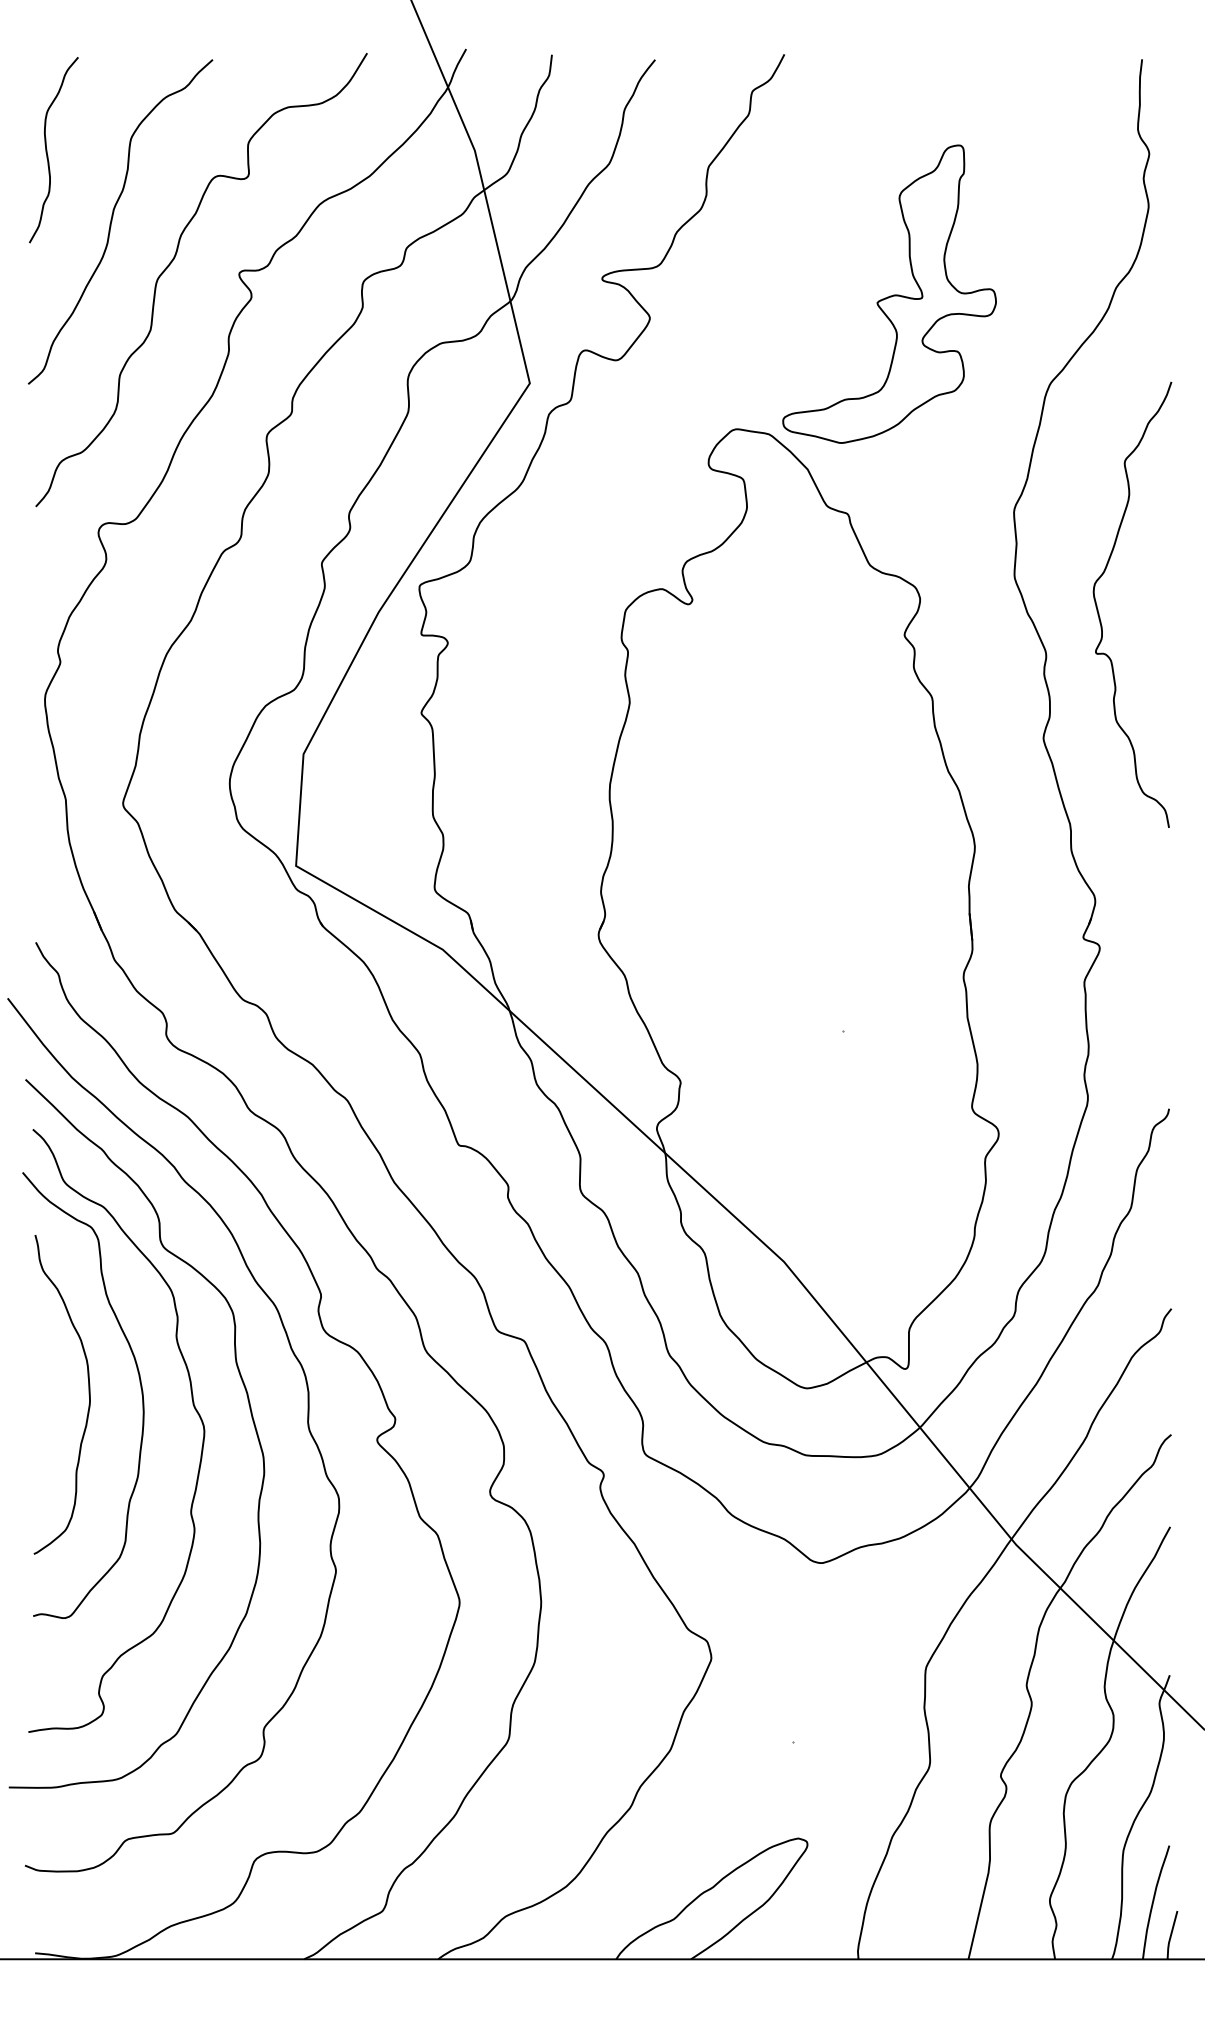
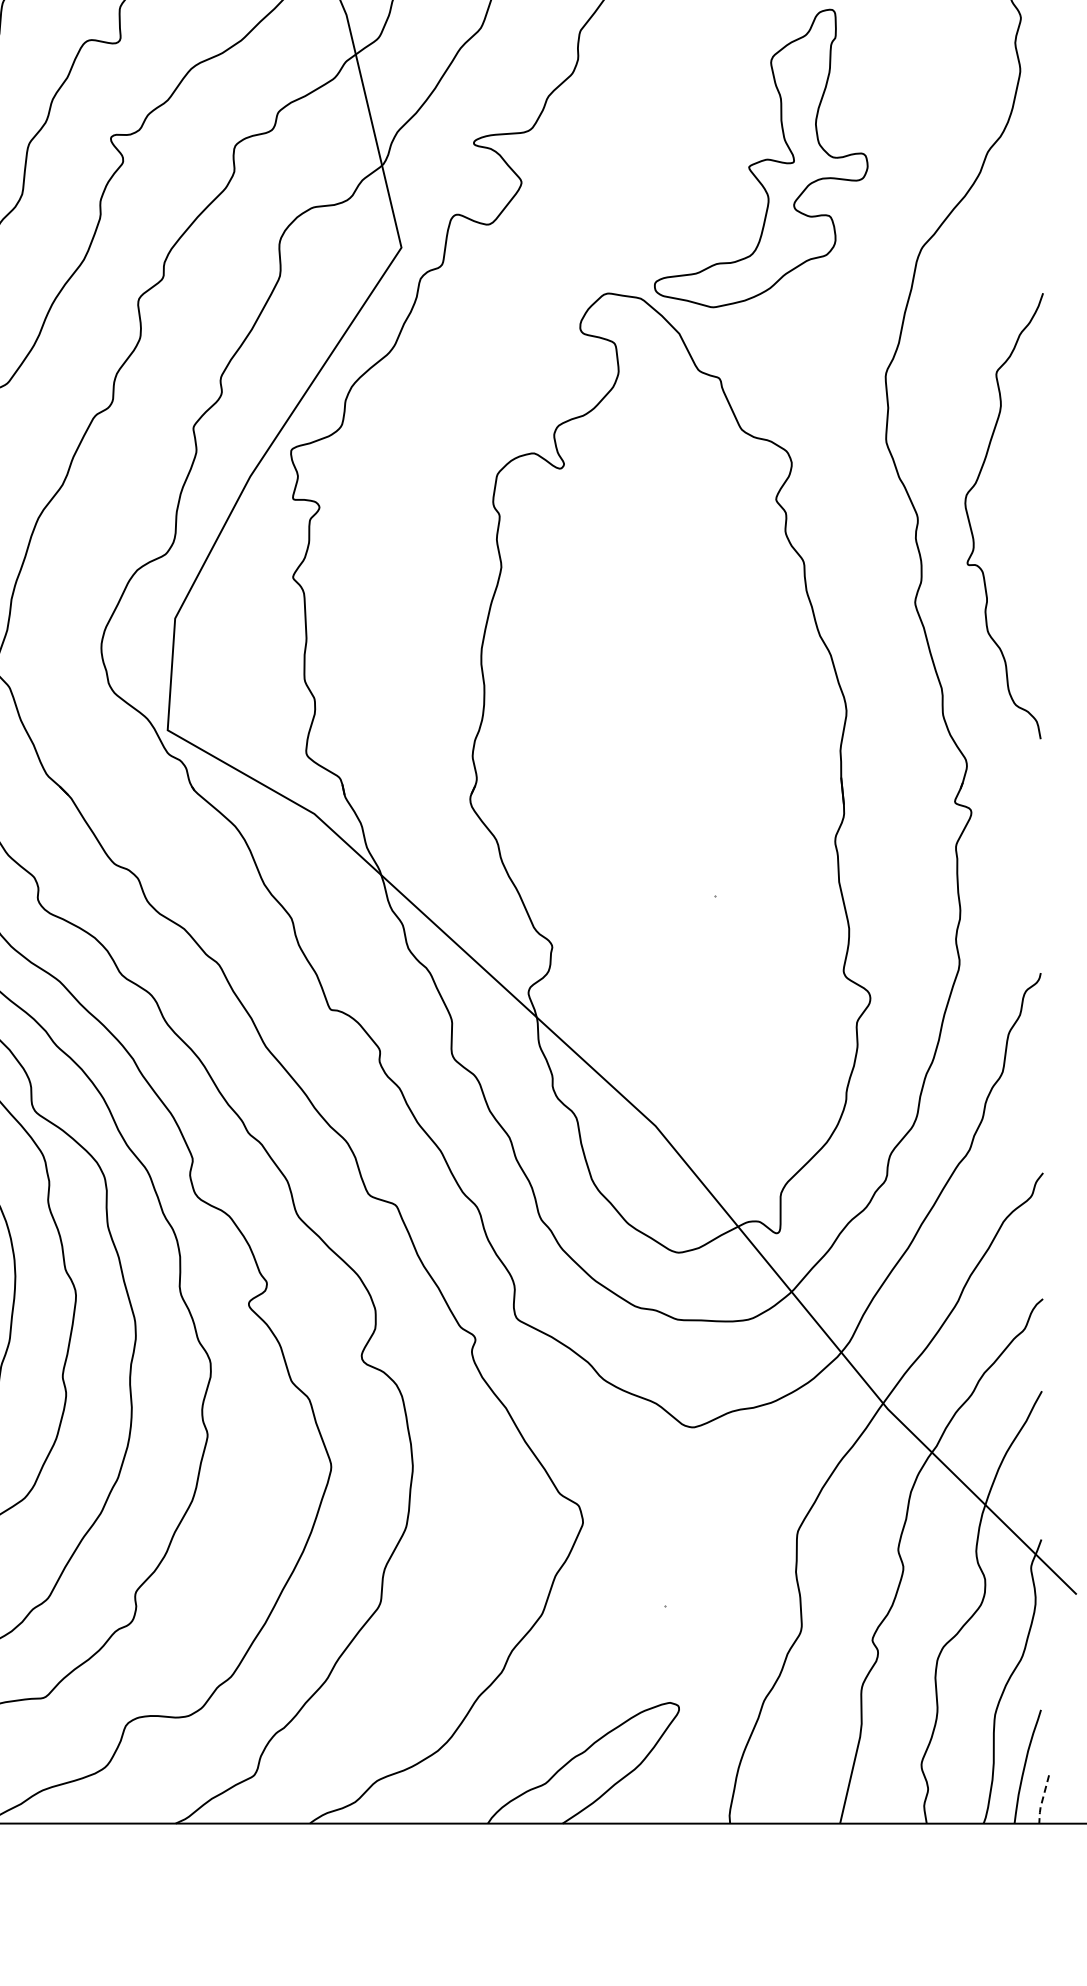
curve: (1099, 613) -> (971, 524), moved
line: (1170, 1936) -> (1042, 1800), solid -> dashed

